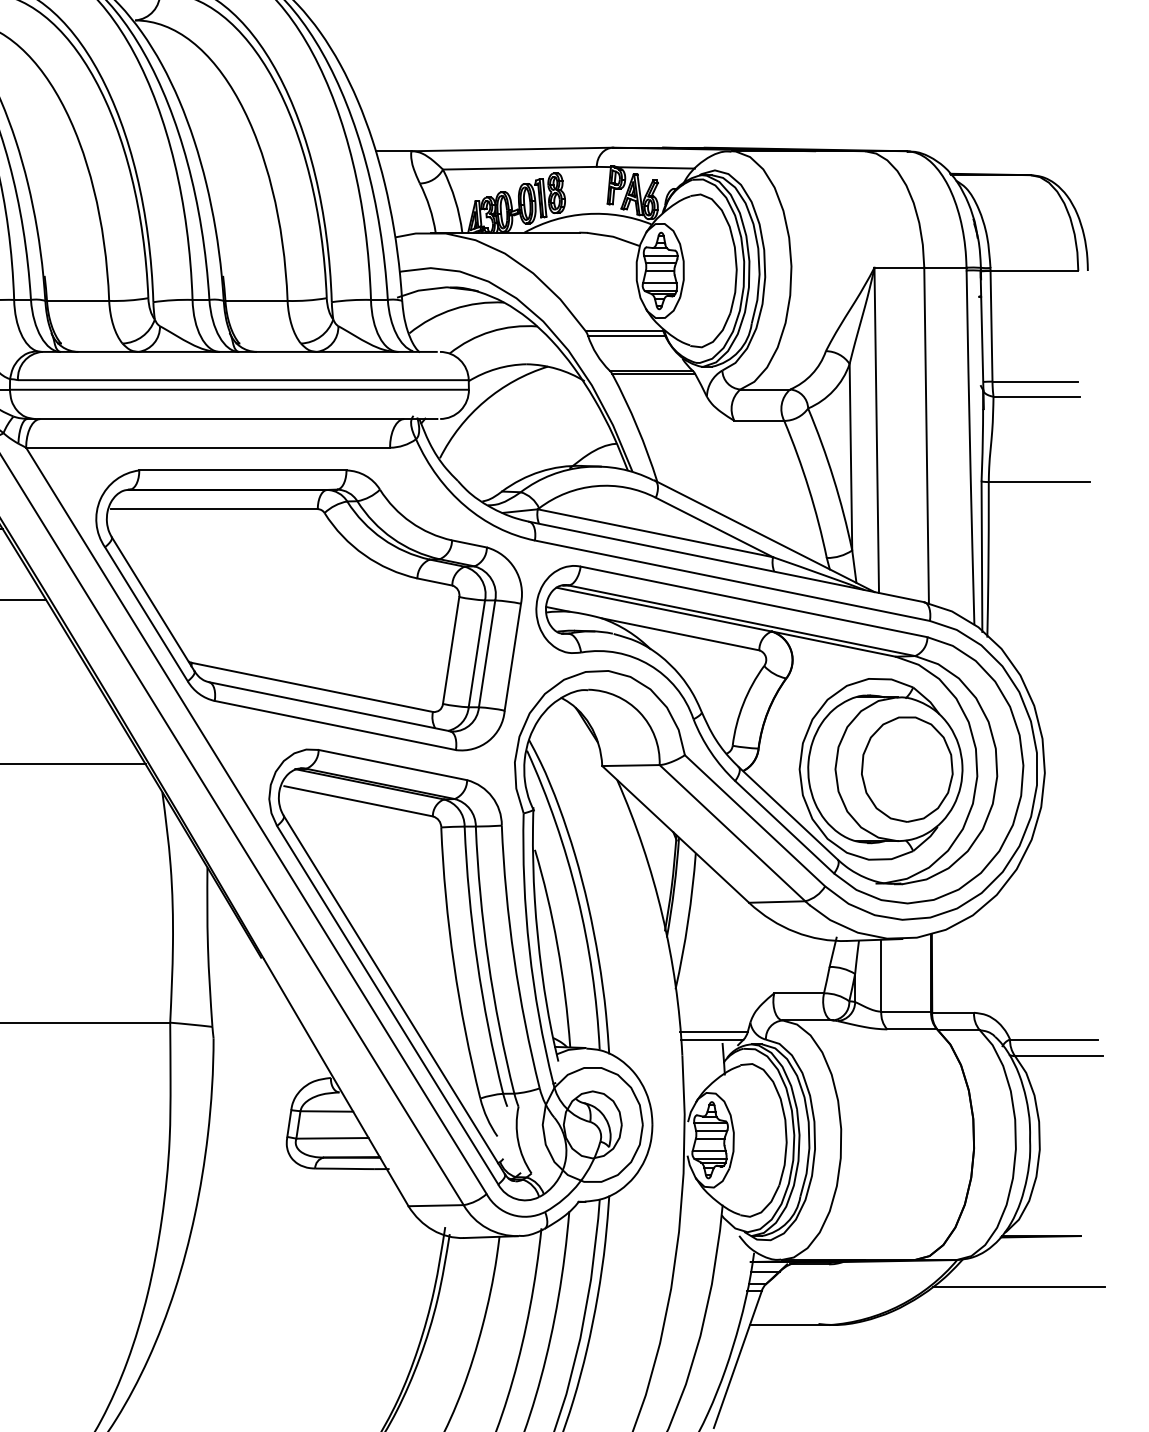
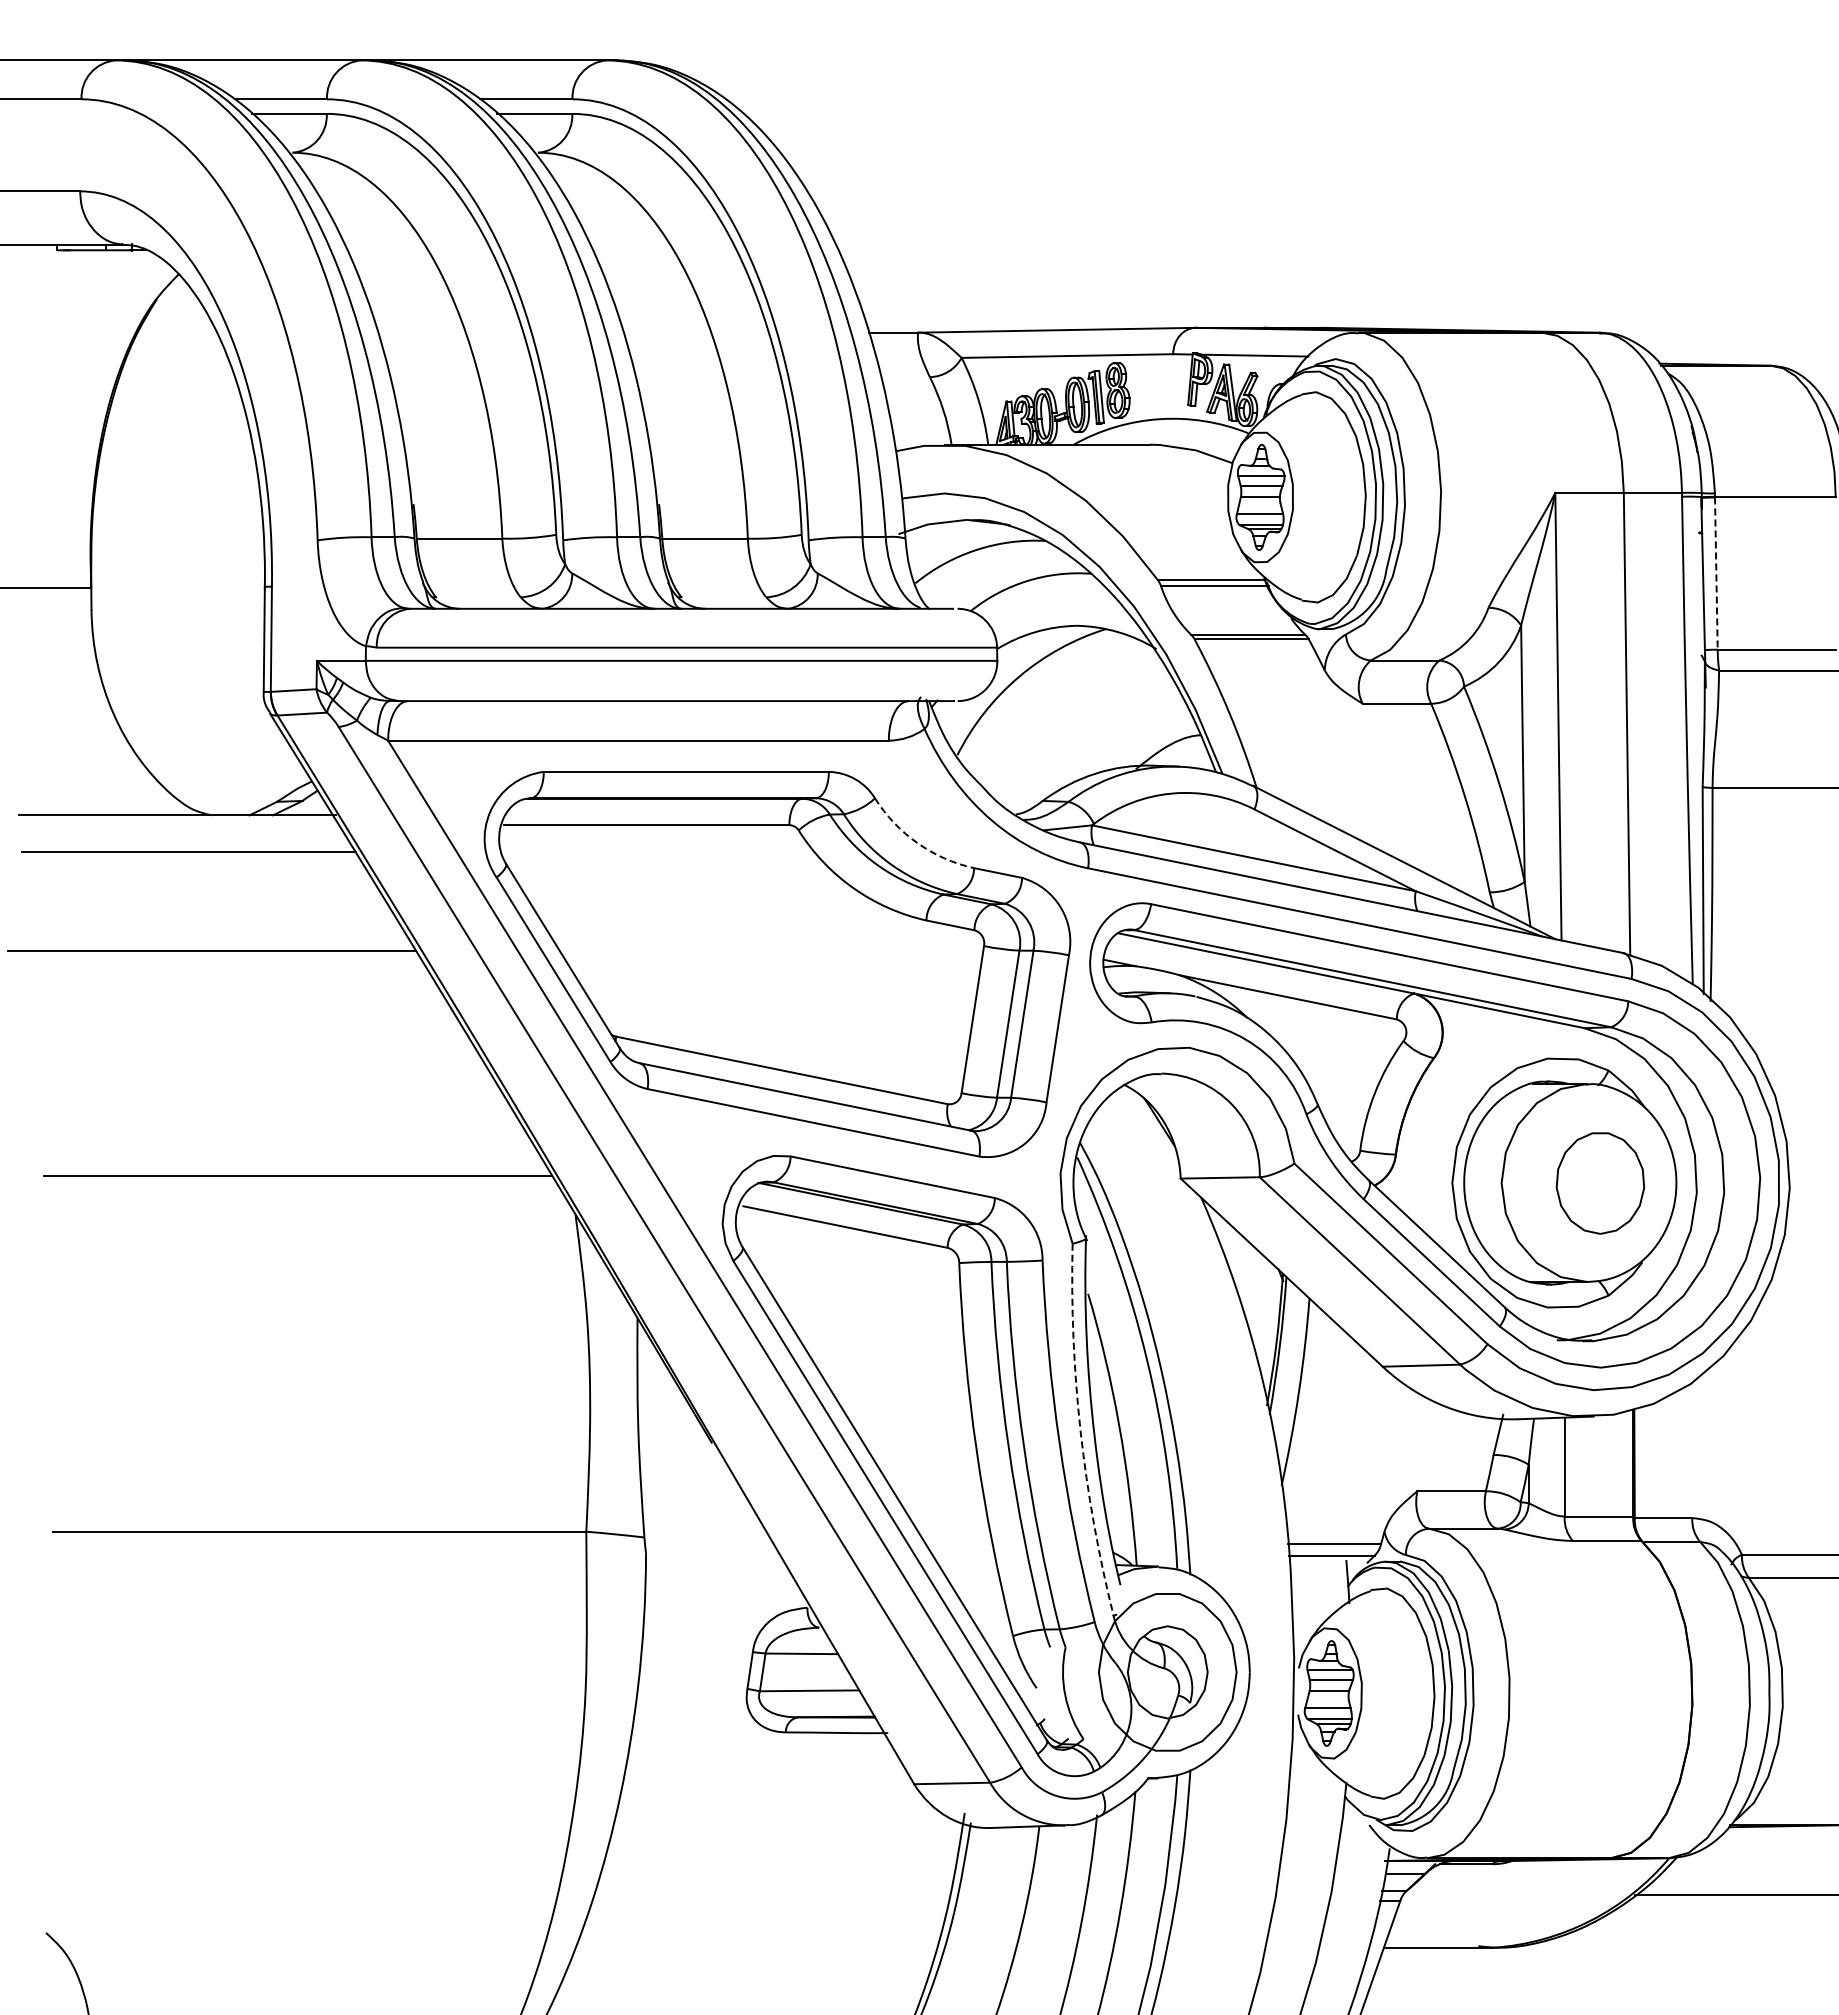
line: (991, 327) -> (1716, 575), solid -> dashed
arc: (410, 522) -> (917, 843), solid -> dashed
part: (907, 769) -> (1600, 1183), size x0.7
arc: (529, 949) -> (1080, 1431), solid -> dashed

